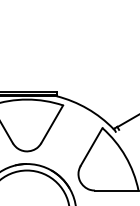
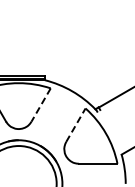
line: (51, 124) -> (40, 105), solid -> dashed
line: (92, 146) -> (76, 124), solid -> dashed

